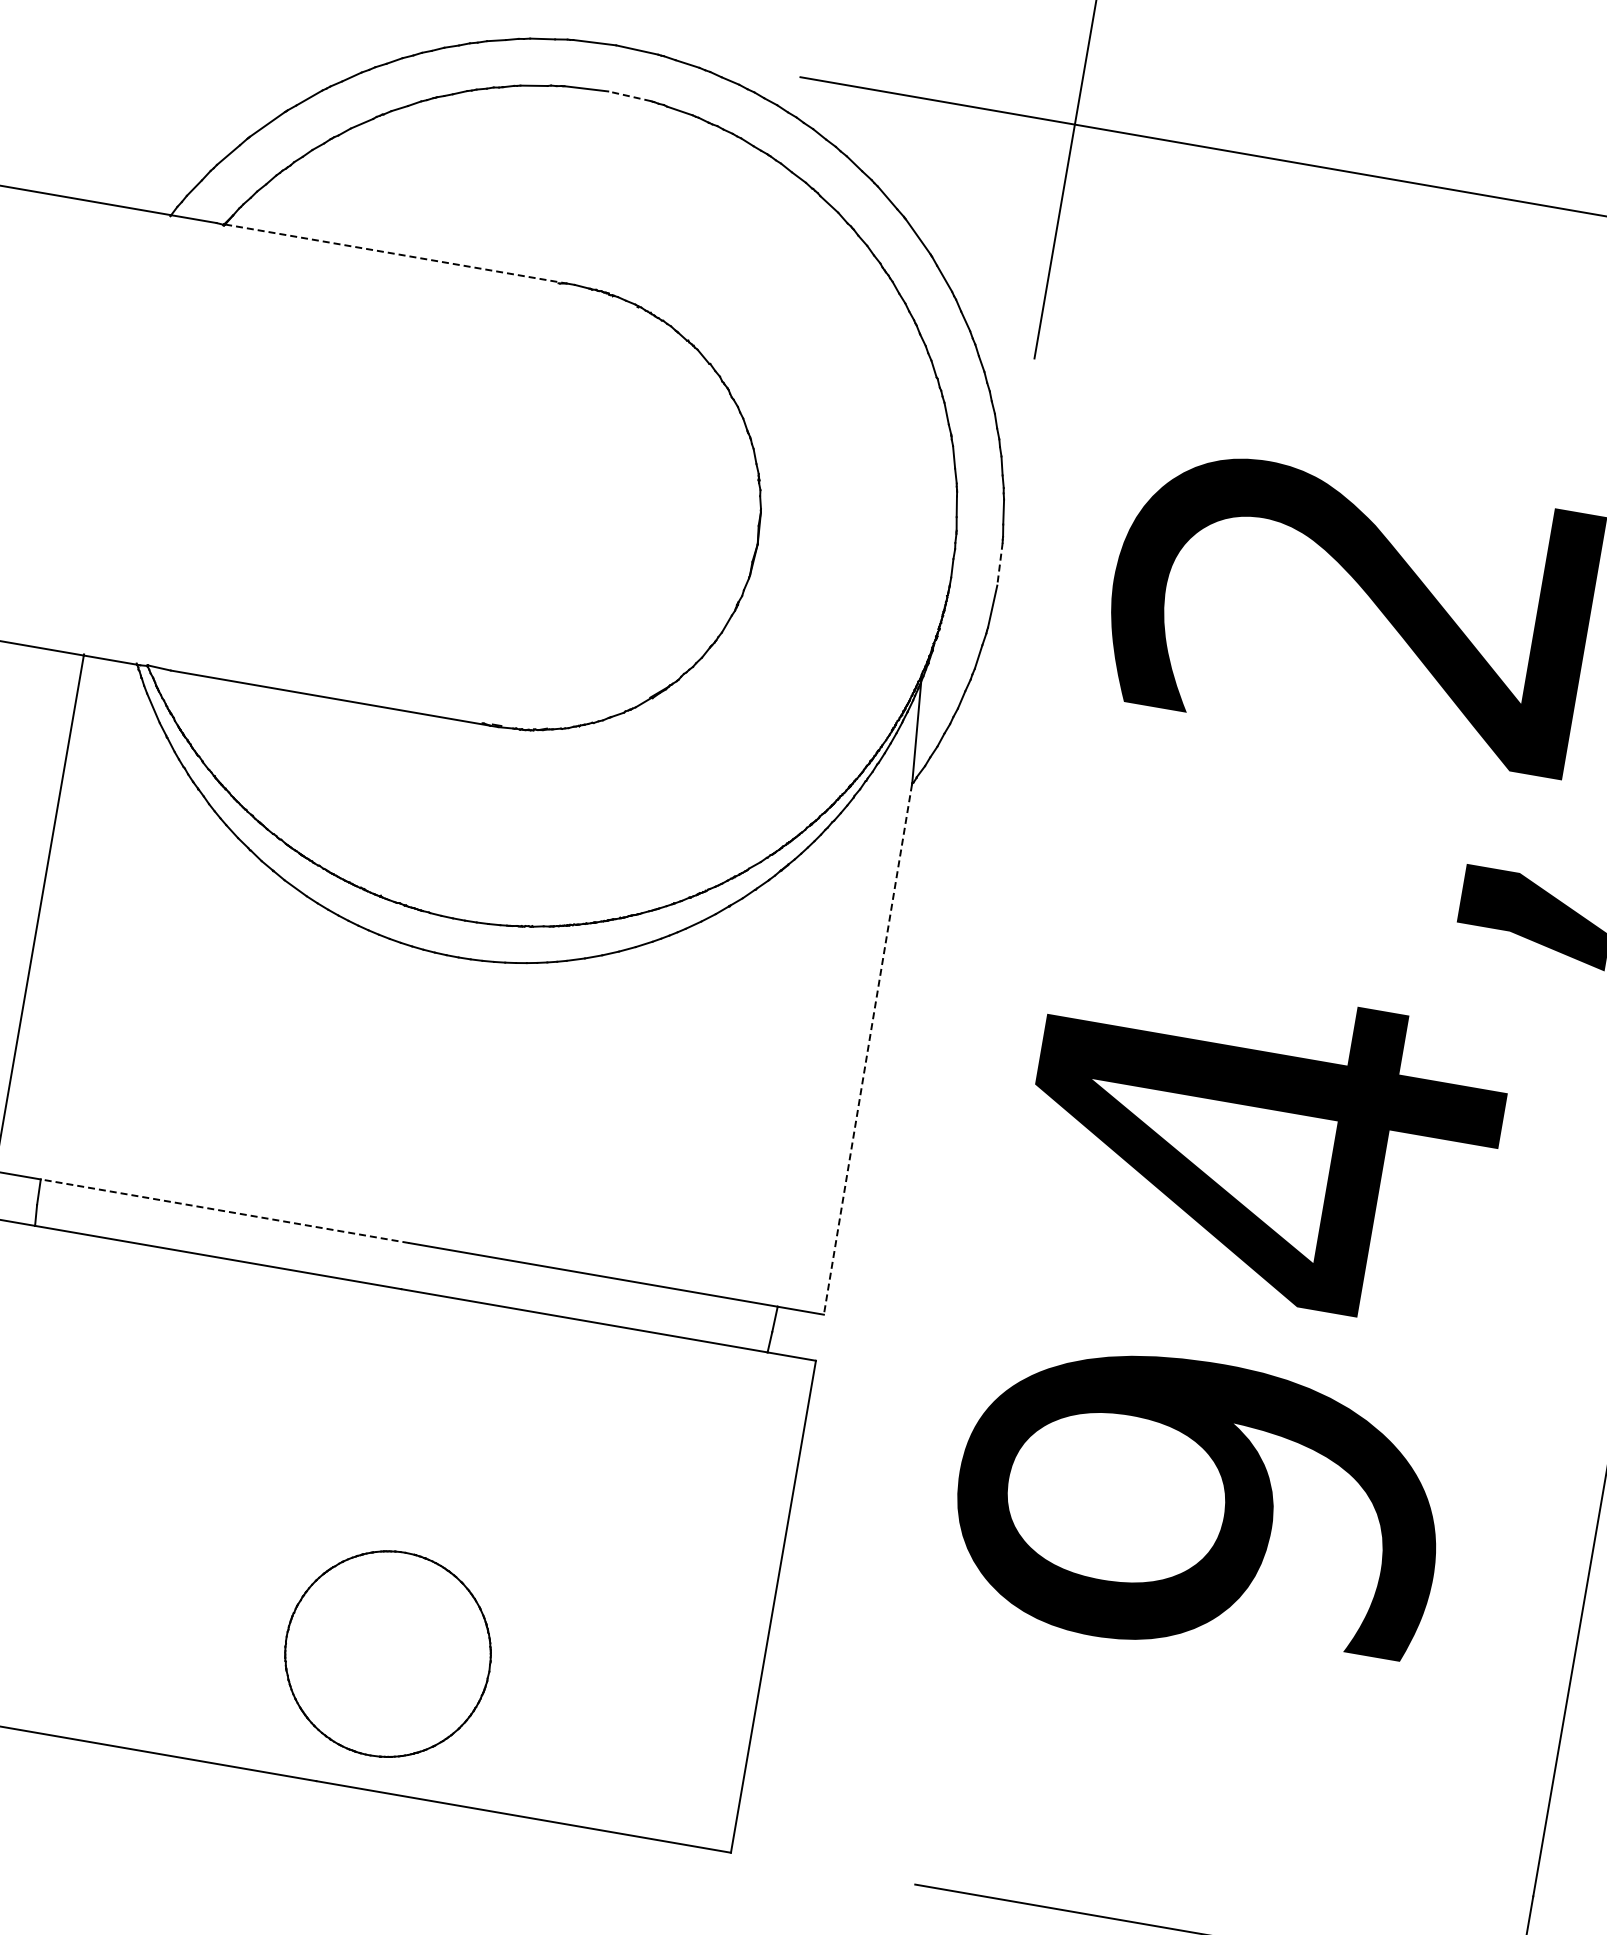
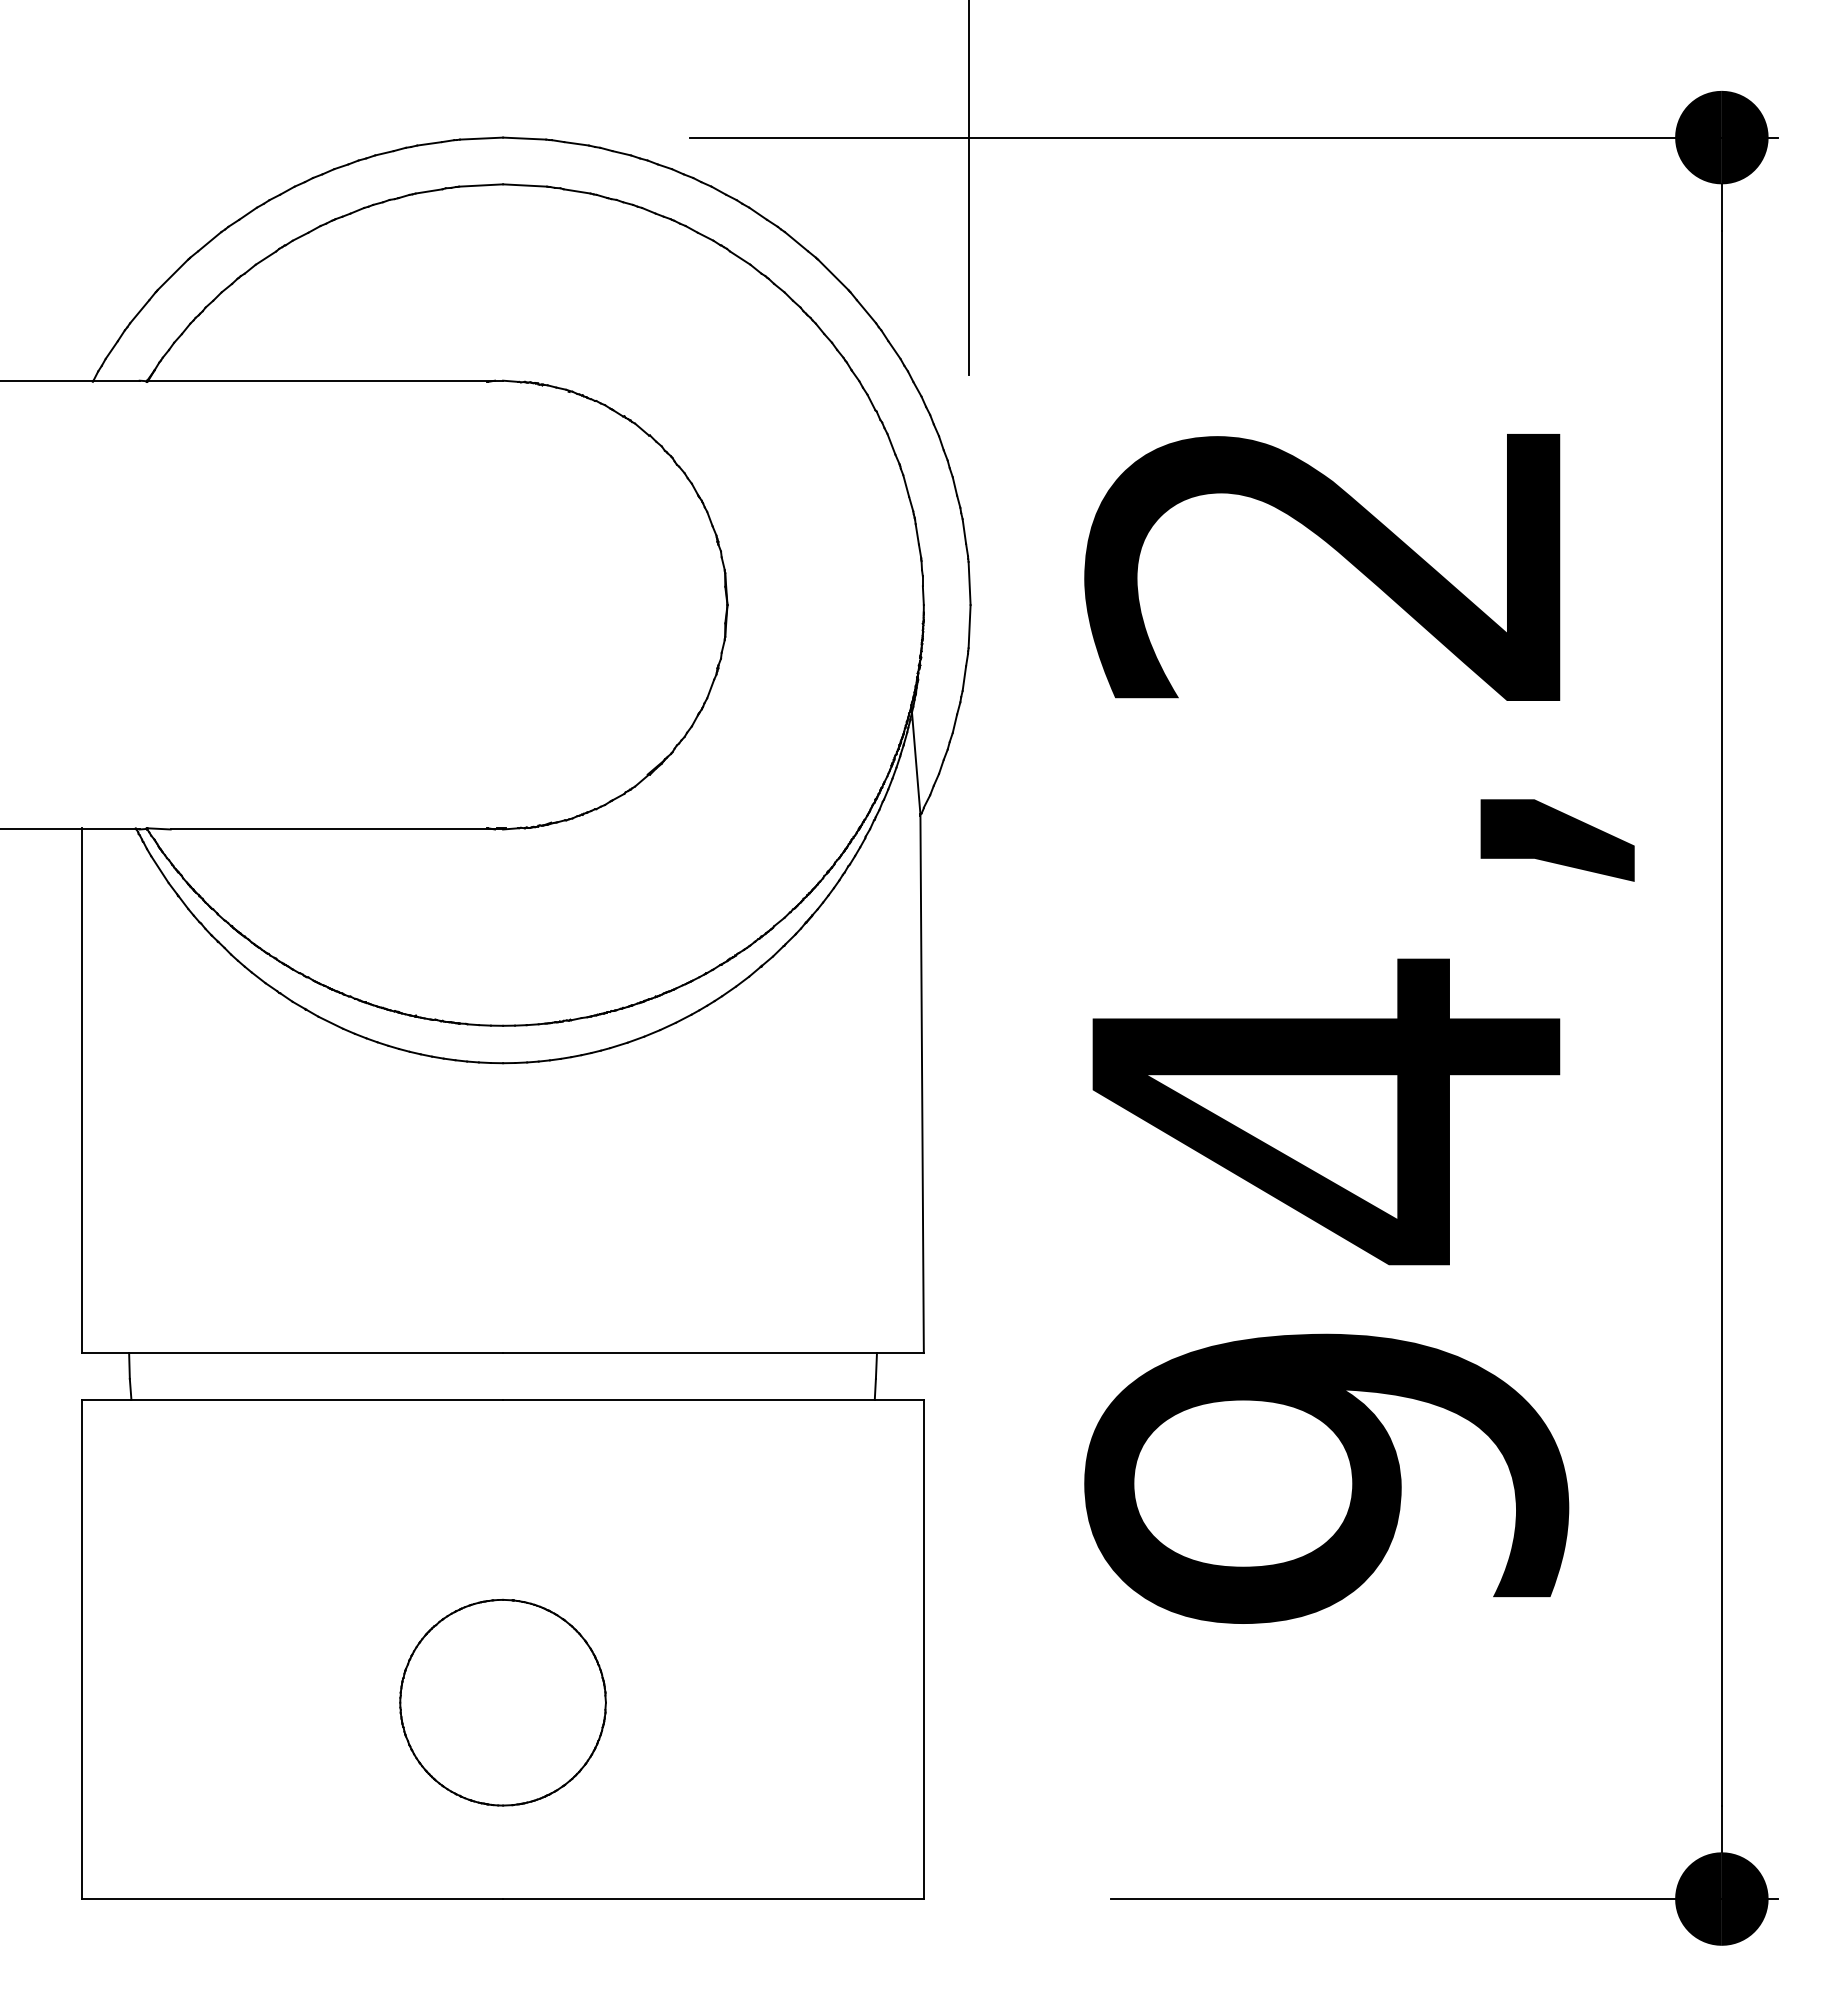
line: (629, 96) -> (524, 185), dashed -> solid
line: (396, 253) -> (322, 380), dashed -> solid
line: (999, 564) -> (969, 583), dashed -> solid
line: (868, 1049) -> (922, 1084), dashed -> solid
line: (225, 1211) -> (316, 1353), dashed -> solid
part: (387, 1653) -> (502, 1702), moved

